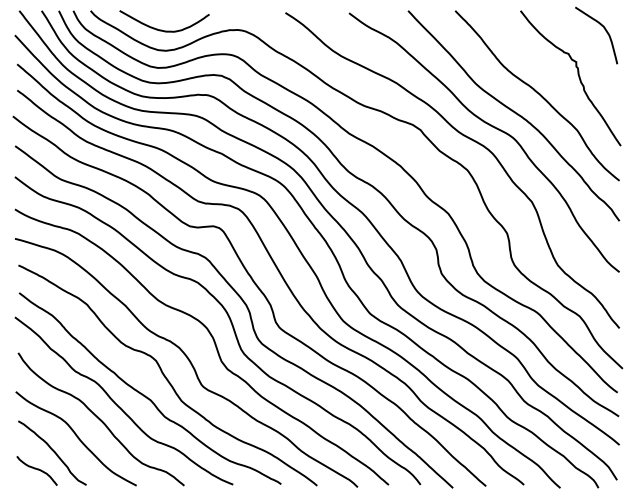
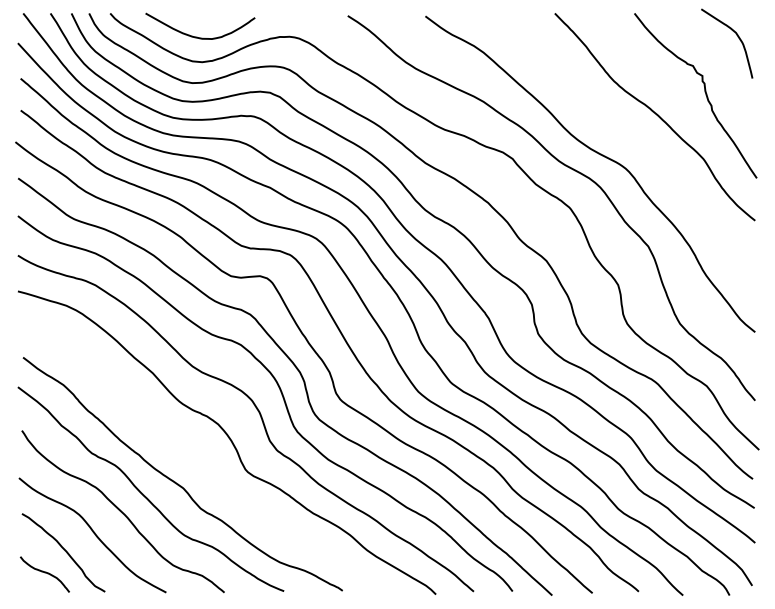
curve: (514, 113) -> (627, 138), removed
curve: (166, 376) -> (202, 459), removed

